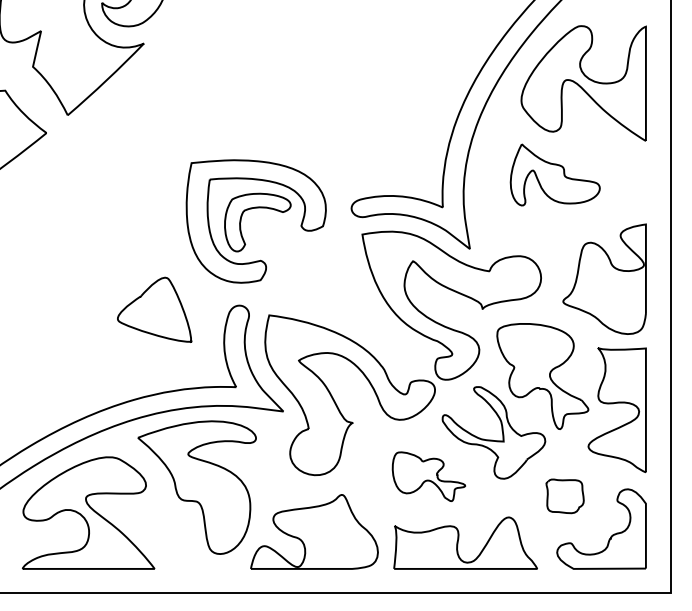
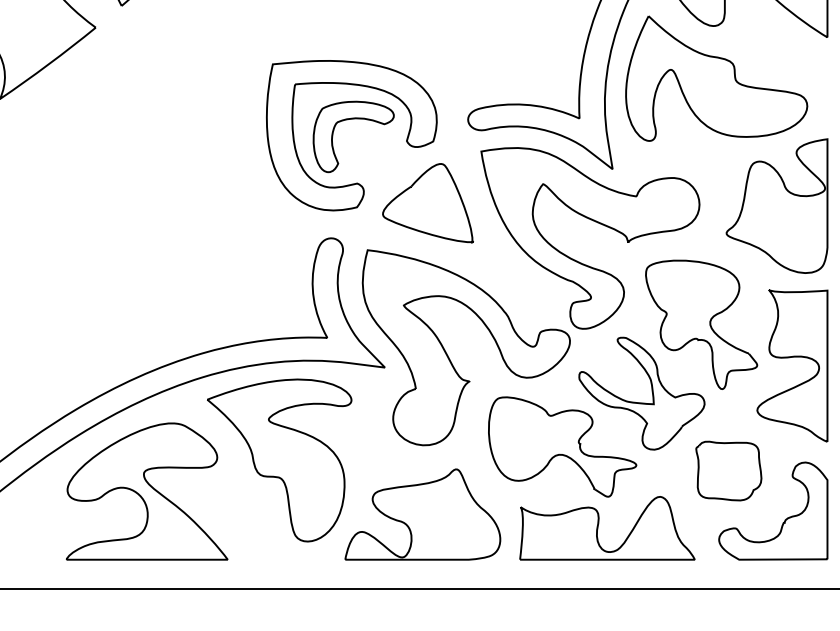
part: (555, 174) -> (717, 78), size x1.67
part: (154, 309) -> (427, 202), moved
part: (428, 476) -> (562, 446), size x1.67
part: (564, 496) -> (728, 471), size x1.43

